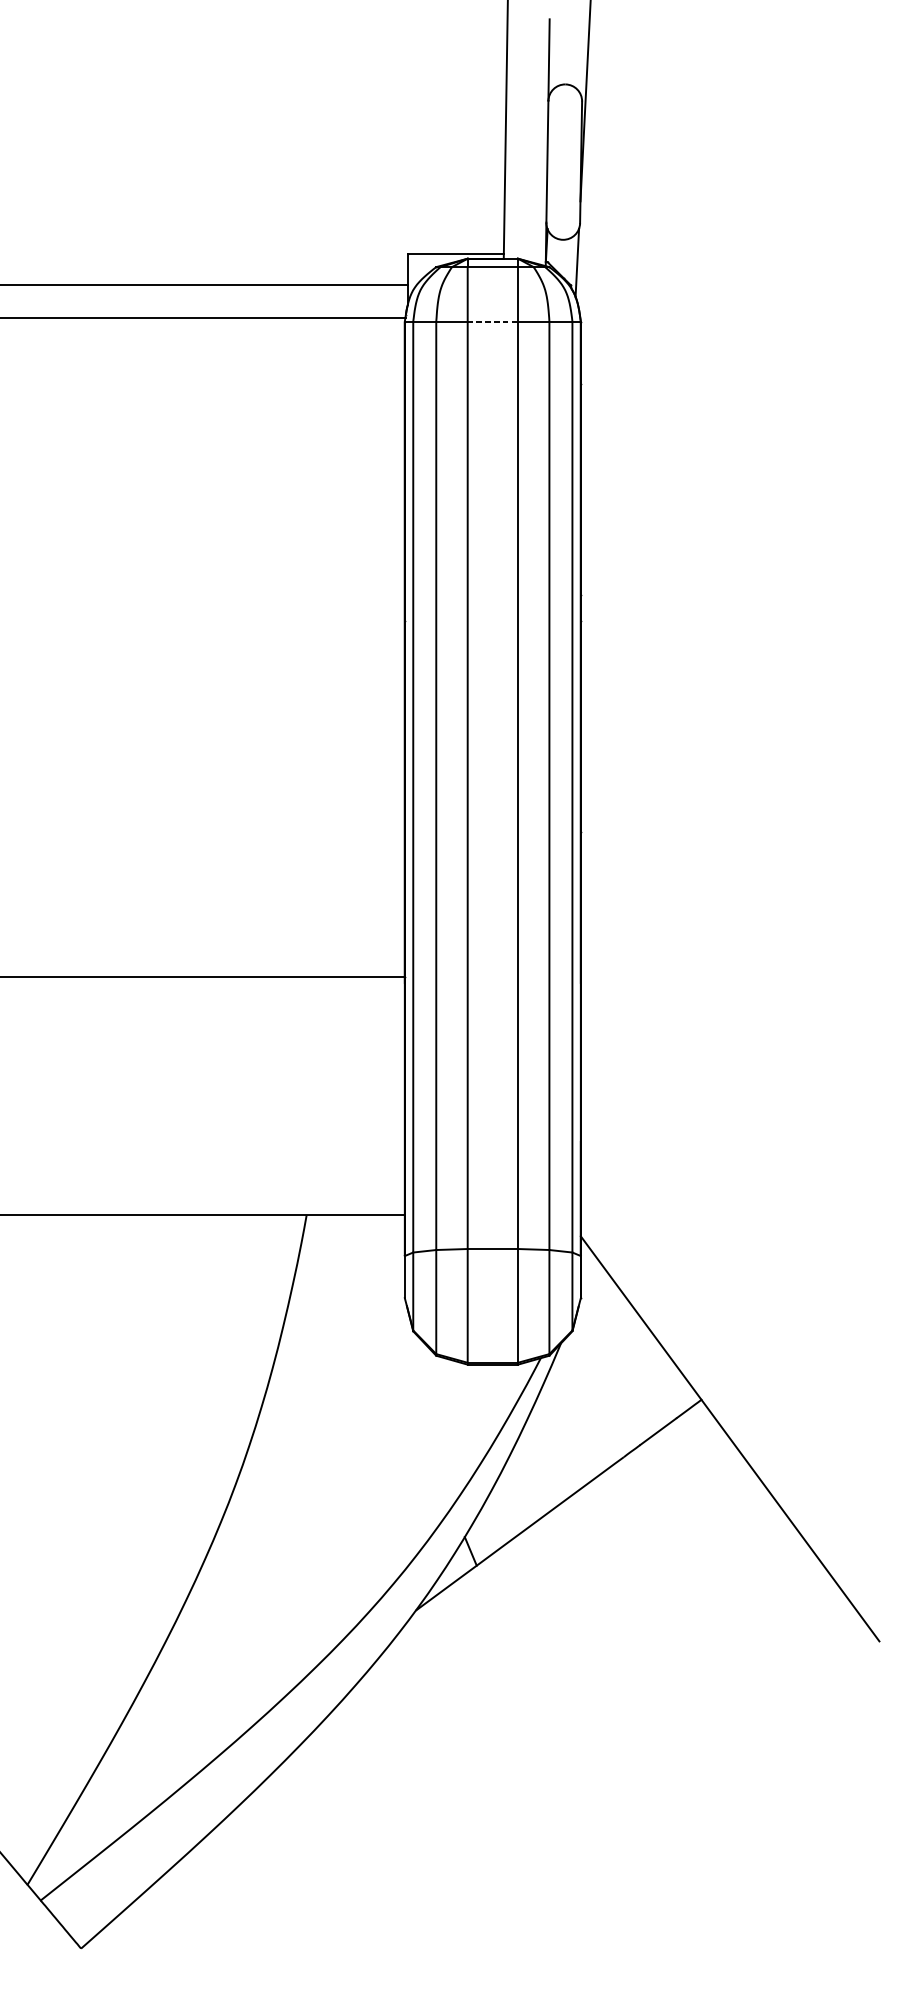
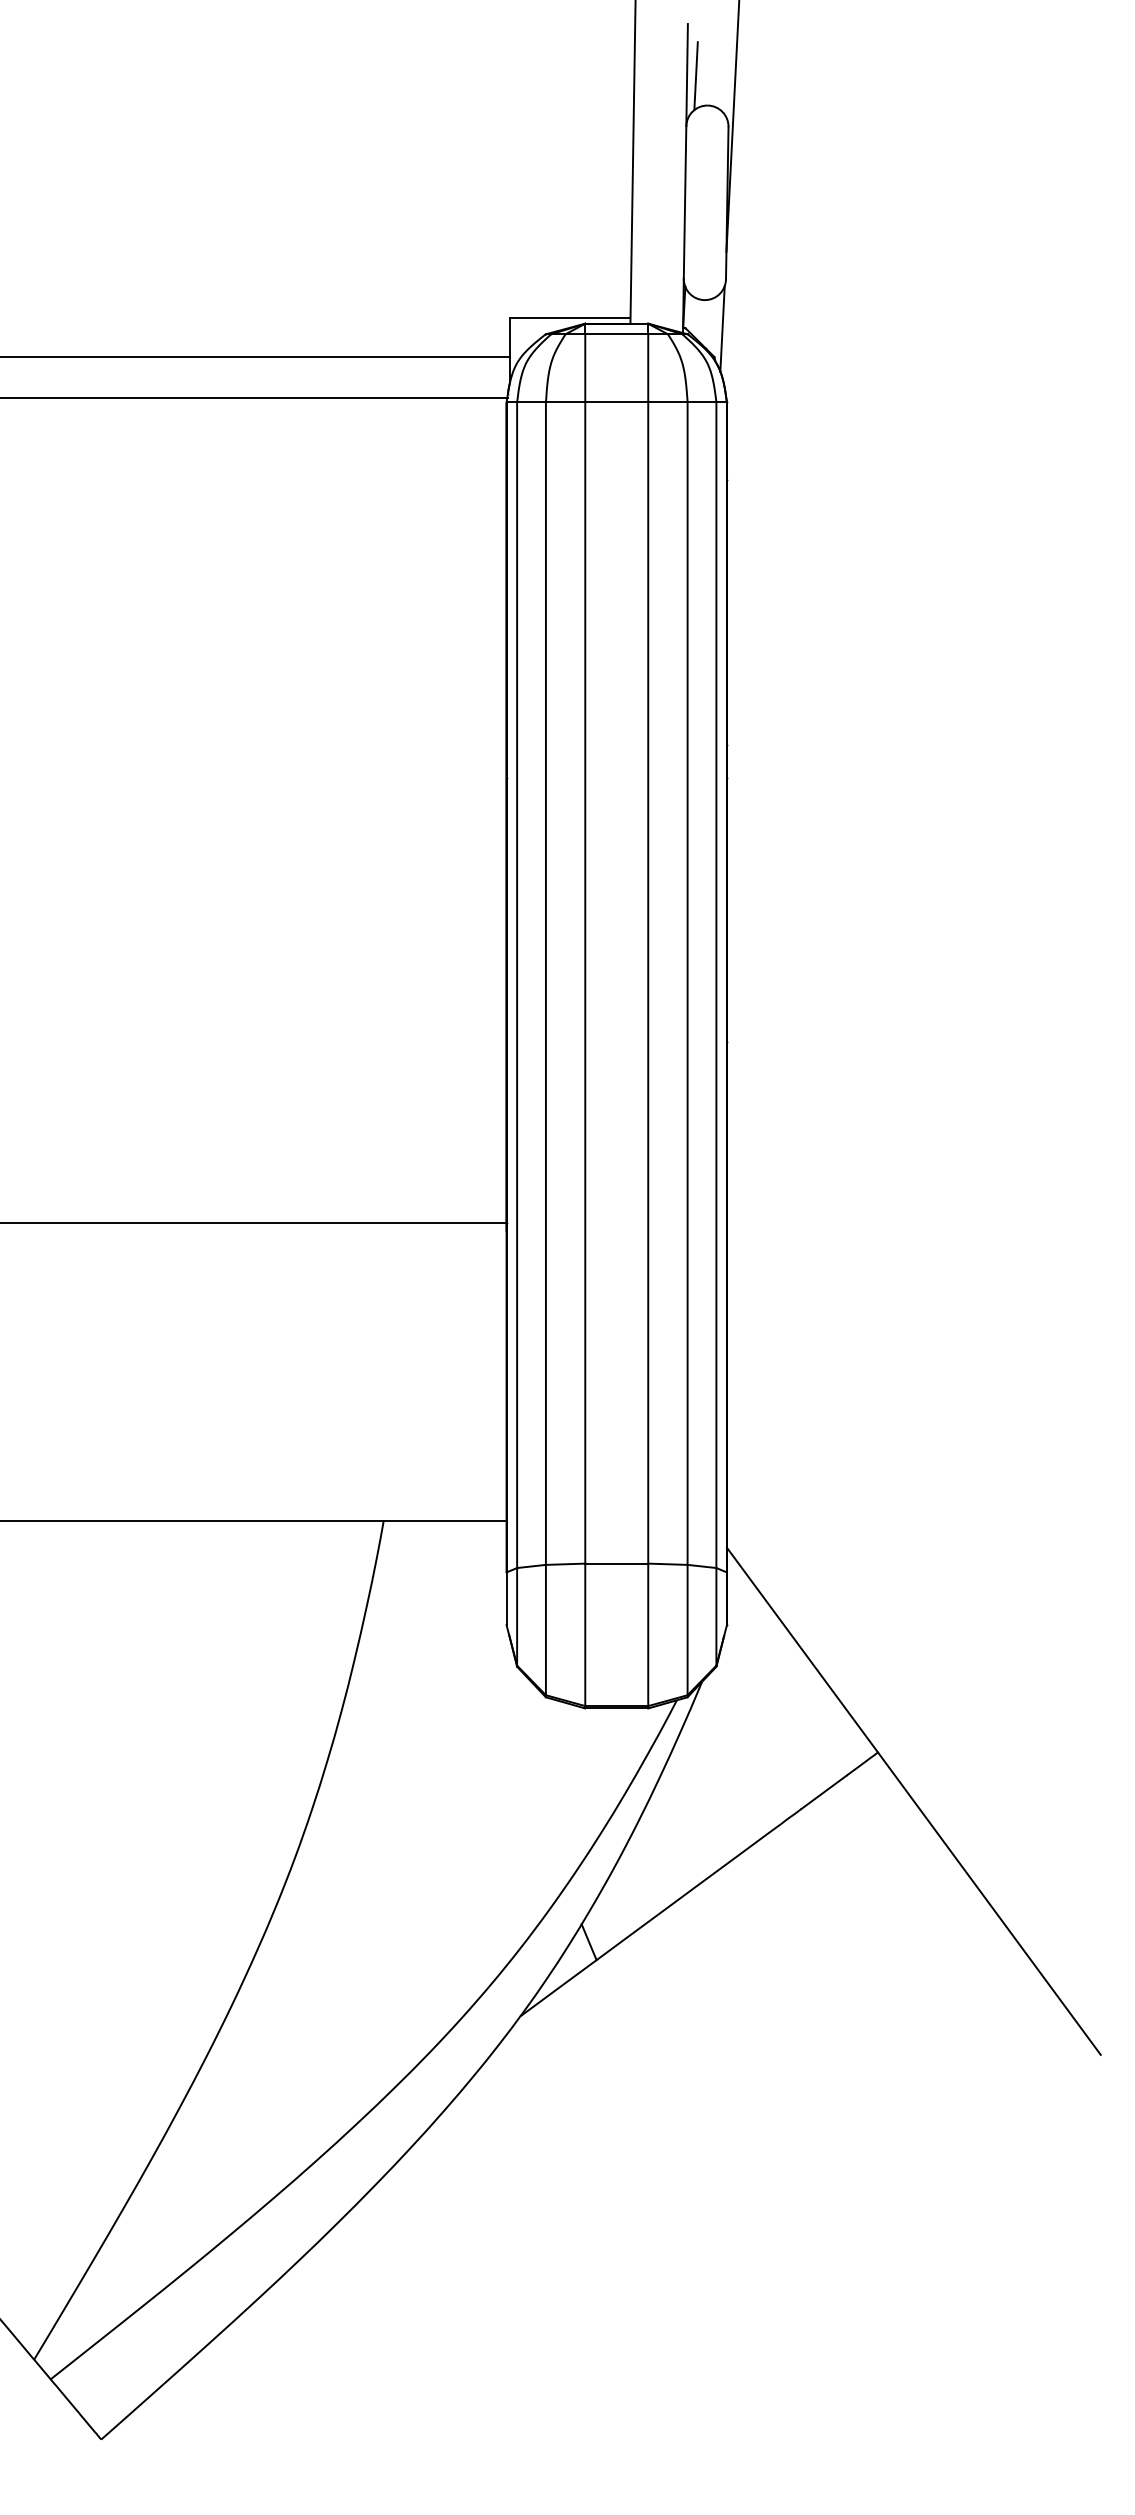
line: (555, 61) -> (695, 76), added
line: (493, 321) -> (617, 402), dashed -> solid

